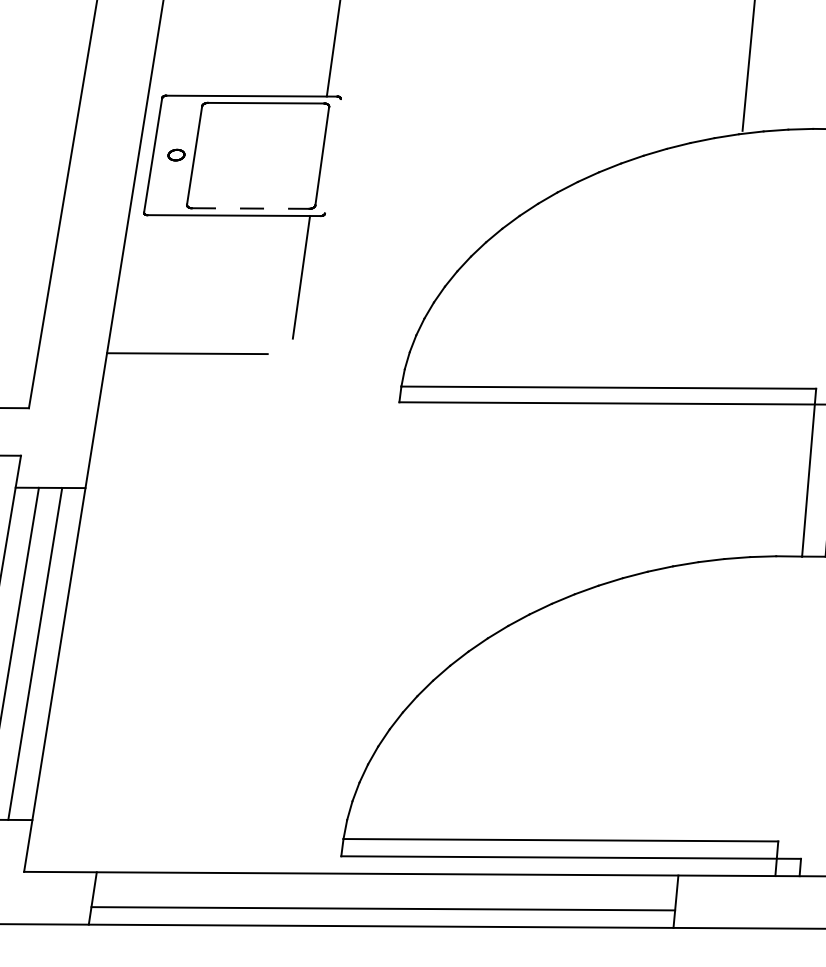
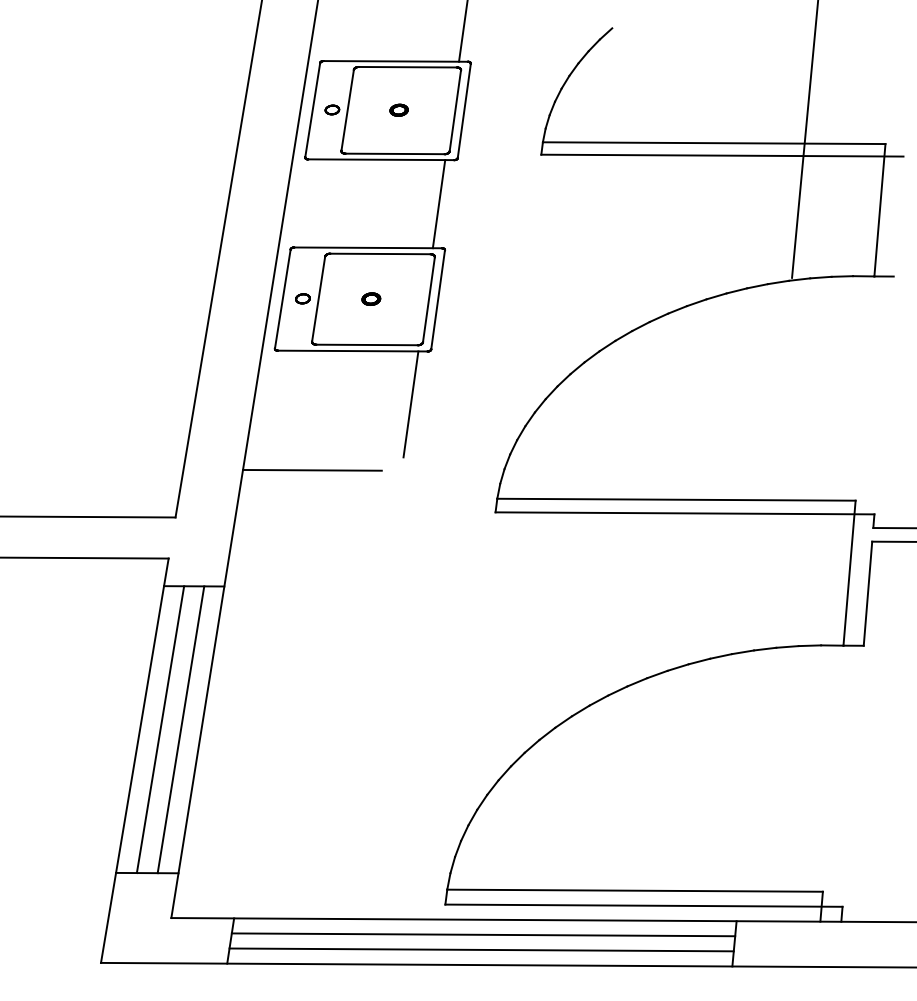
part: (255, 154) -> (371, 298), added
line: (332, 155) -> (437, 299), added
line: (251, 207) -> (367, 344), dashed -> solid
line: (385, 890) -> (483, 934), added

